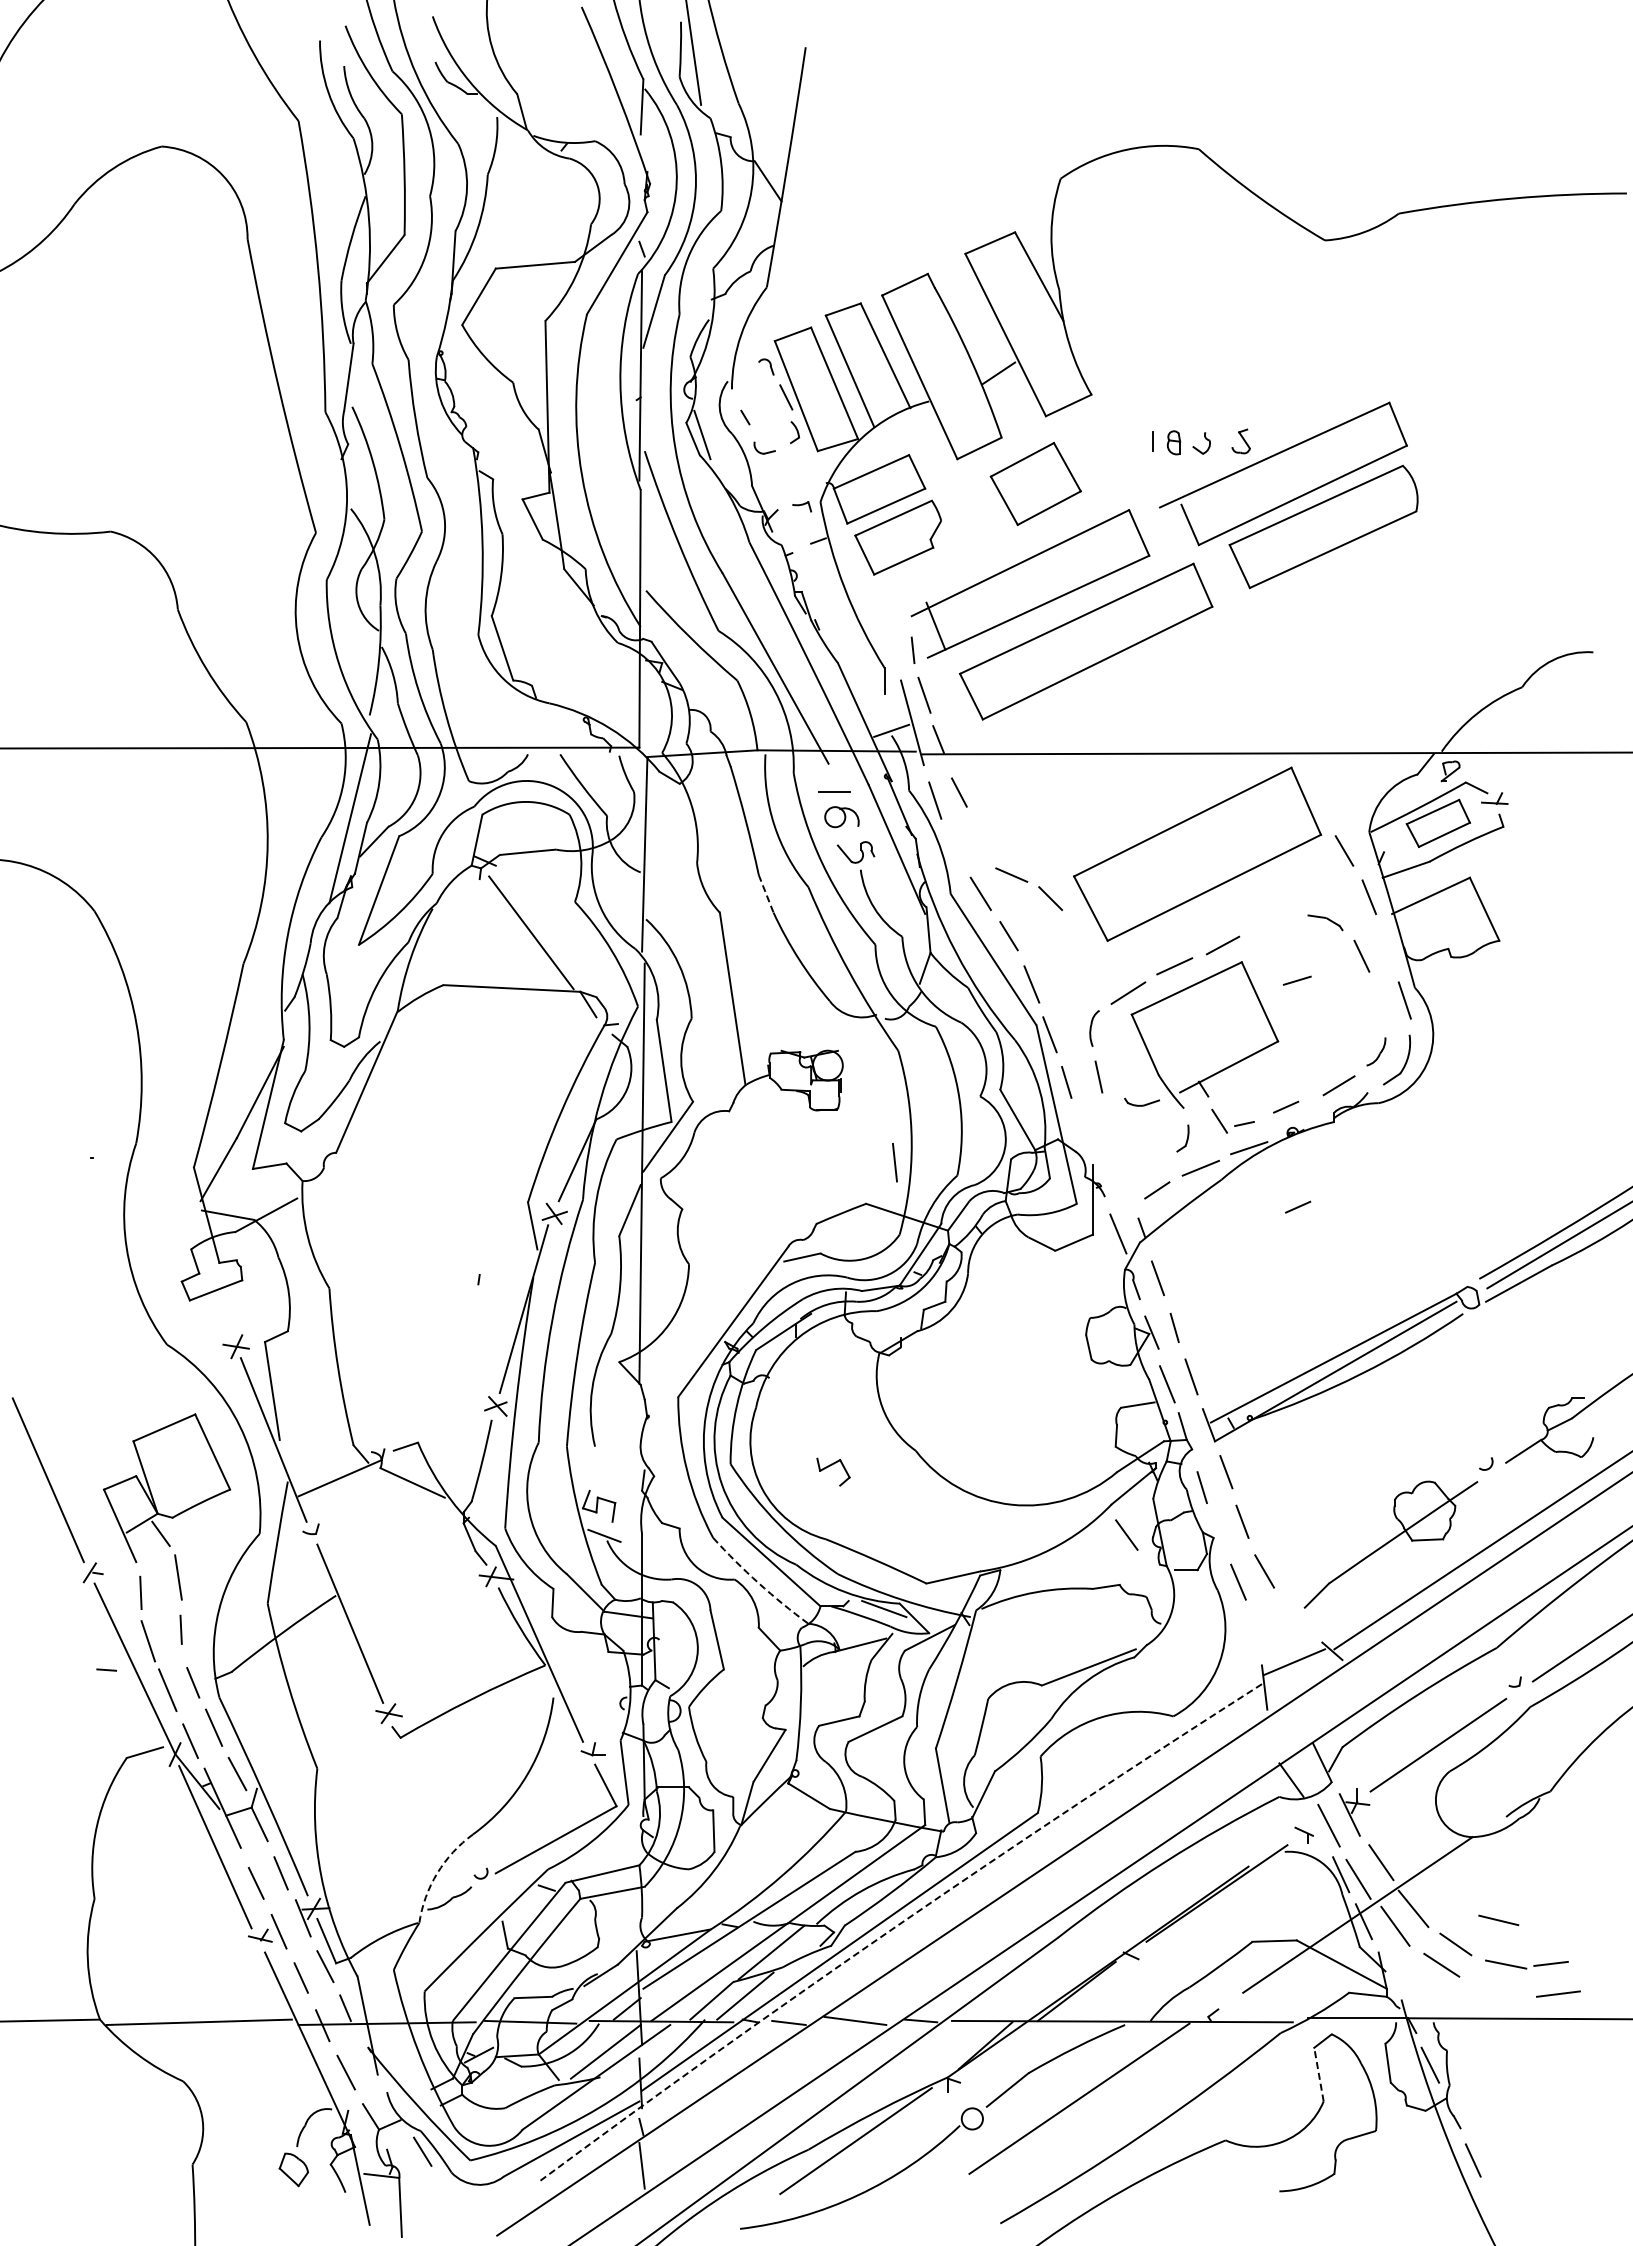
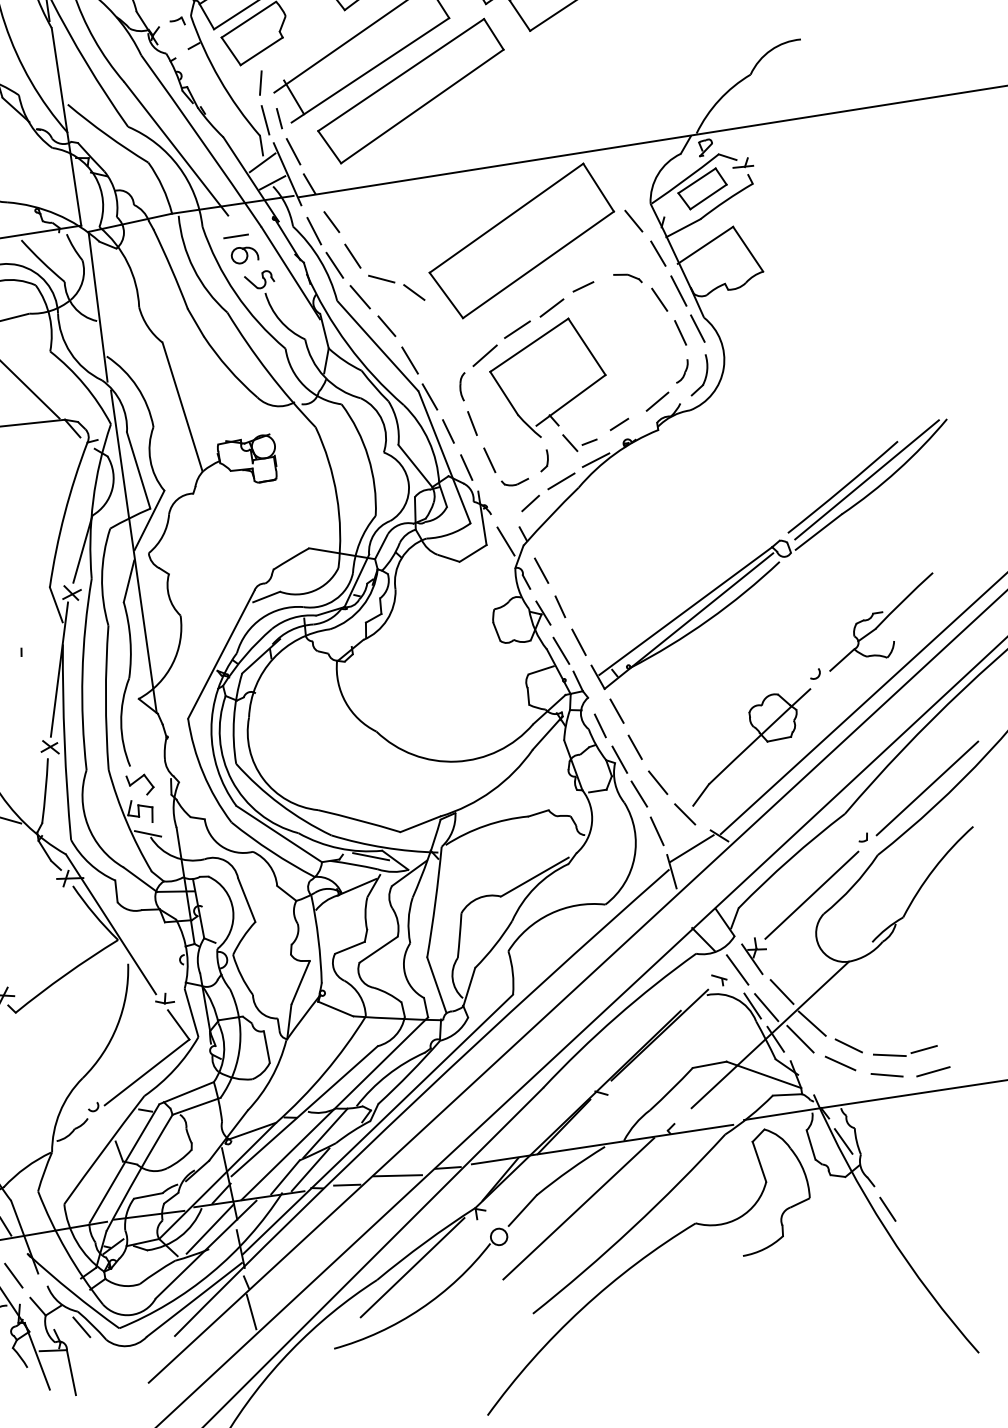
line: (895, 601) -> (260, 83), added
line: (882, 702) -> (262, 162), added
line: (979, 840) -> (352, 256), added
line: (954, 847) -> (334, 264), added
line: (766, 894) -> (196, 323), dashed -> solid
line: (1387, 948) -> (678, 290), added
line: (1296, 980) -> (582, 286), moved
line: (1381, 1002) -> (680, 332), added
part: (1141, 1101) -> (514, 481), moved
line: (1113, 1127) -> (489, 460), added
line: (1082, 1131) -> (466, 467), added
line: (894, 1162) -> (265, 120), moved
line: (1298, 1206) -> (640, 499), removed
part: (833, 1471) -> (140, 784), moved
line: (1126, 1534) -> (684, 813), moved
line: (1220, 1534) -> (619, 759), added
arc: (758, 1583) -> (271, 852), dashed -> solid
line: (1253, 1632) -> (656, 830), added
arc: (437, 1873) -> (60, 1112), dashed -> solid
line: (1498, 1920) -> (886, 1075), moved
arc: (896, 1926) -> (418, 1098), dashed -> solid
line: (1318, 2074) -> (759, 1161), dashed -> solid

